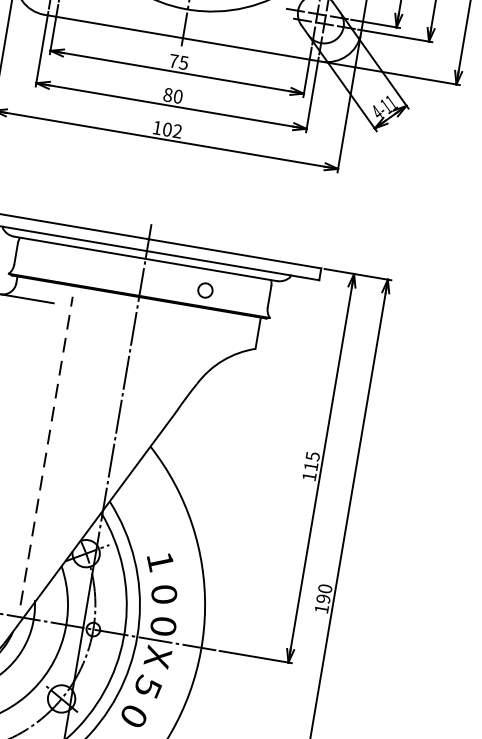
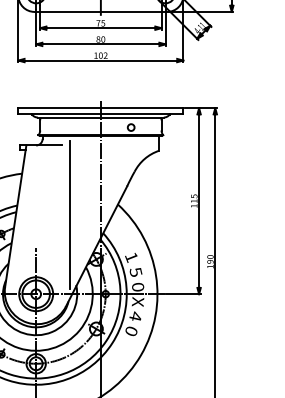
line: (45, 450) -> (69, 214), dashed -> solid
text: (163, 592) -> (135, 271), 0 -> 5
text: (147, 686) -> (135, 316), 5 -> 4

